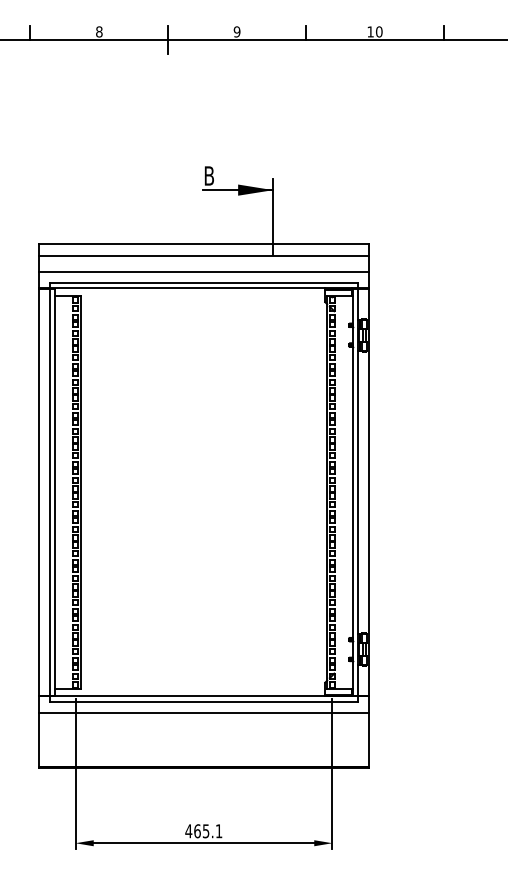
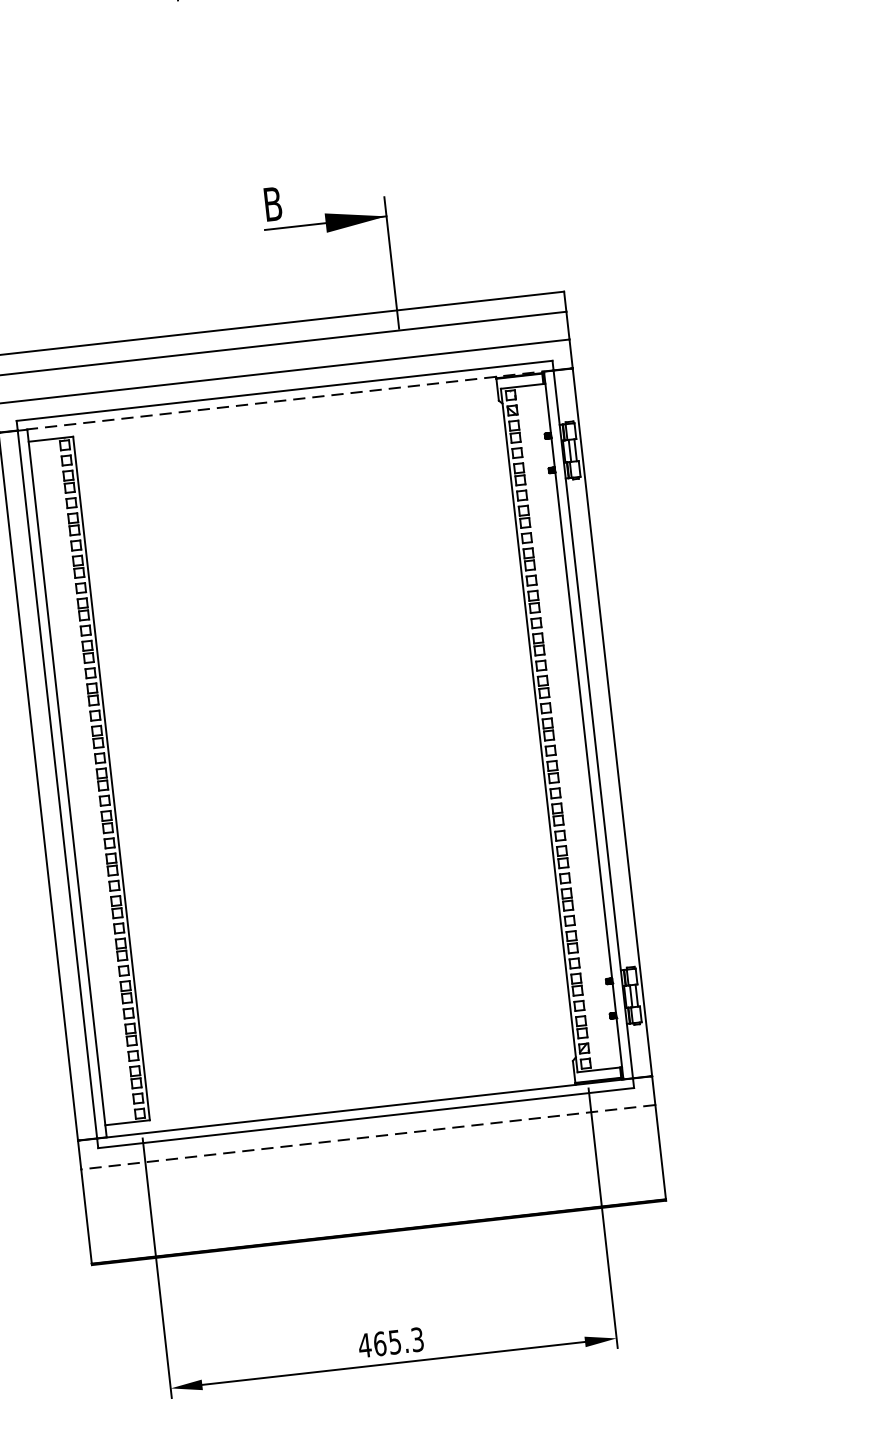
line: (203, 288) -> (284, 400), solid -> dashed
line: (203, 712) -> (367, 1136), solid -> dashed
text: (218, 831) -> (416, 1340), 465.1 -> 465.3

